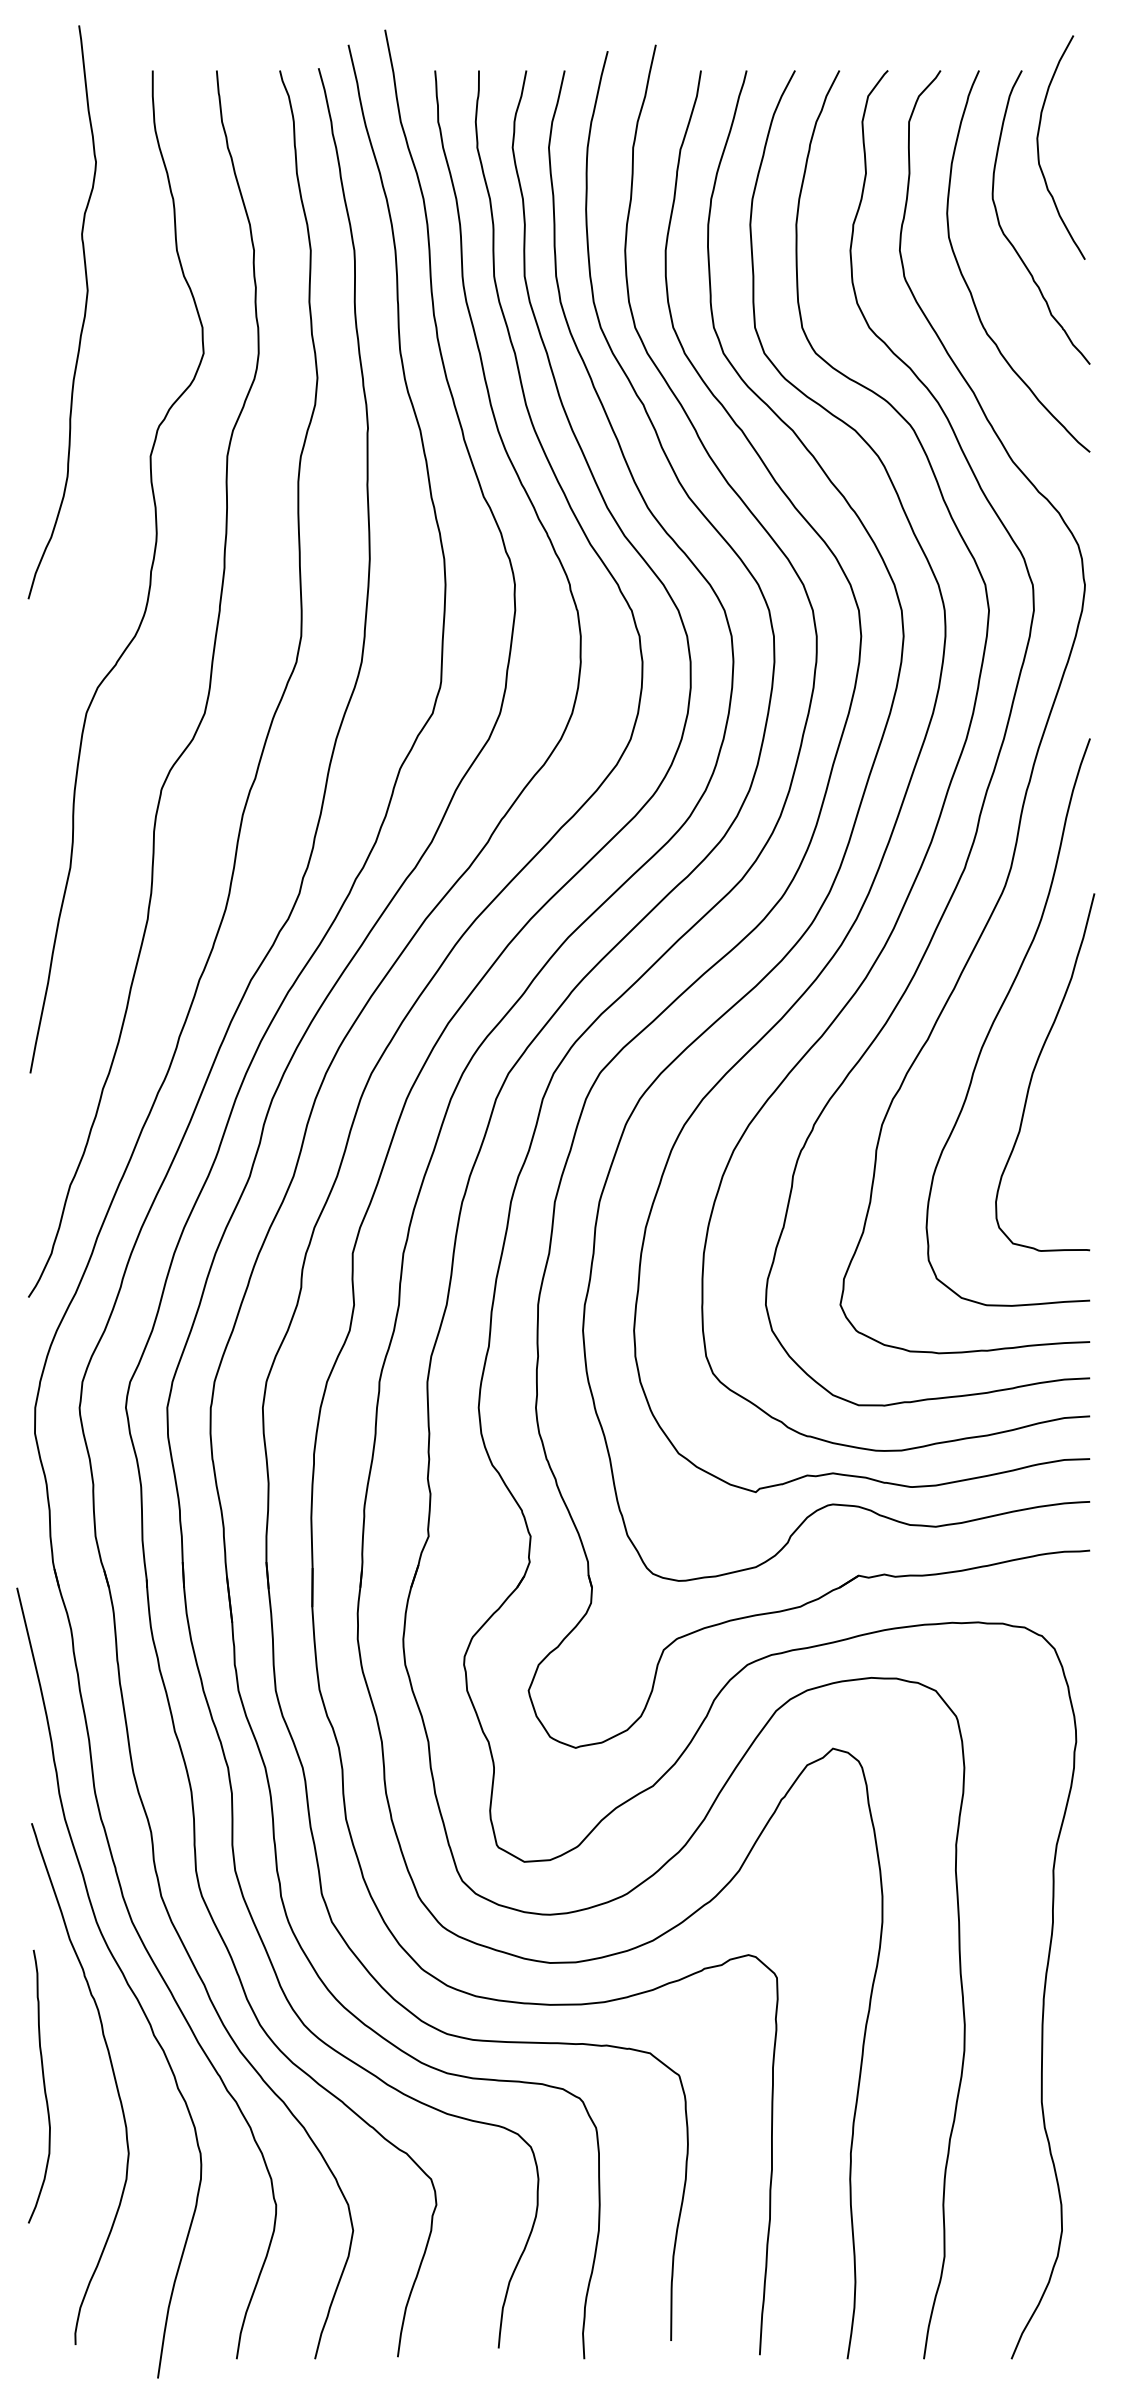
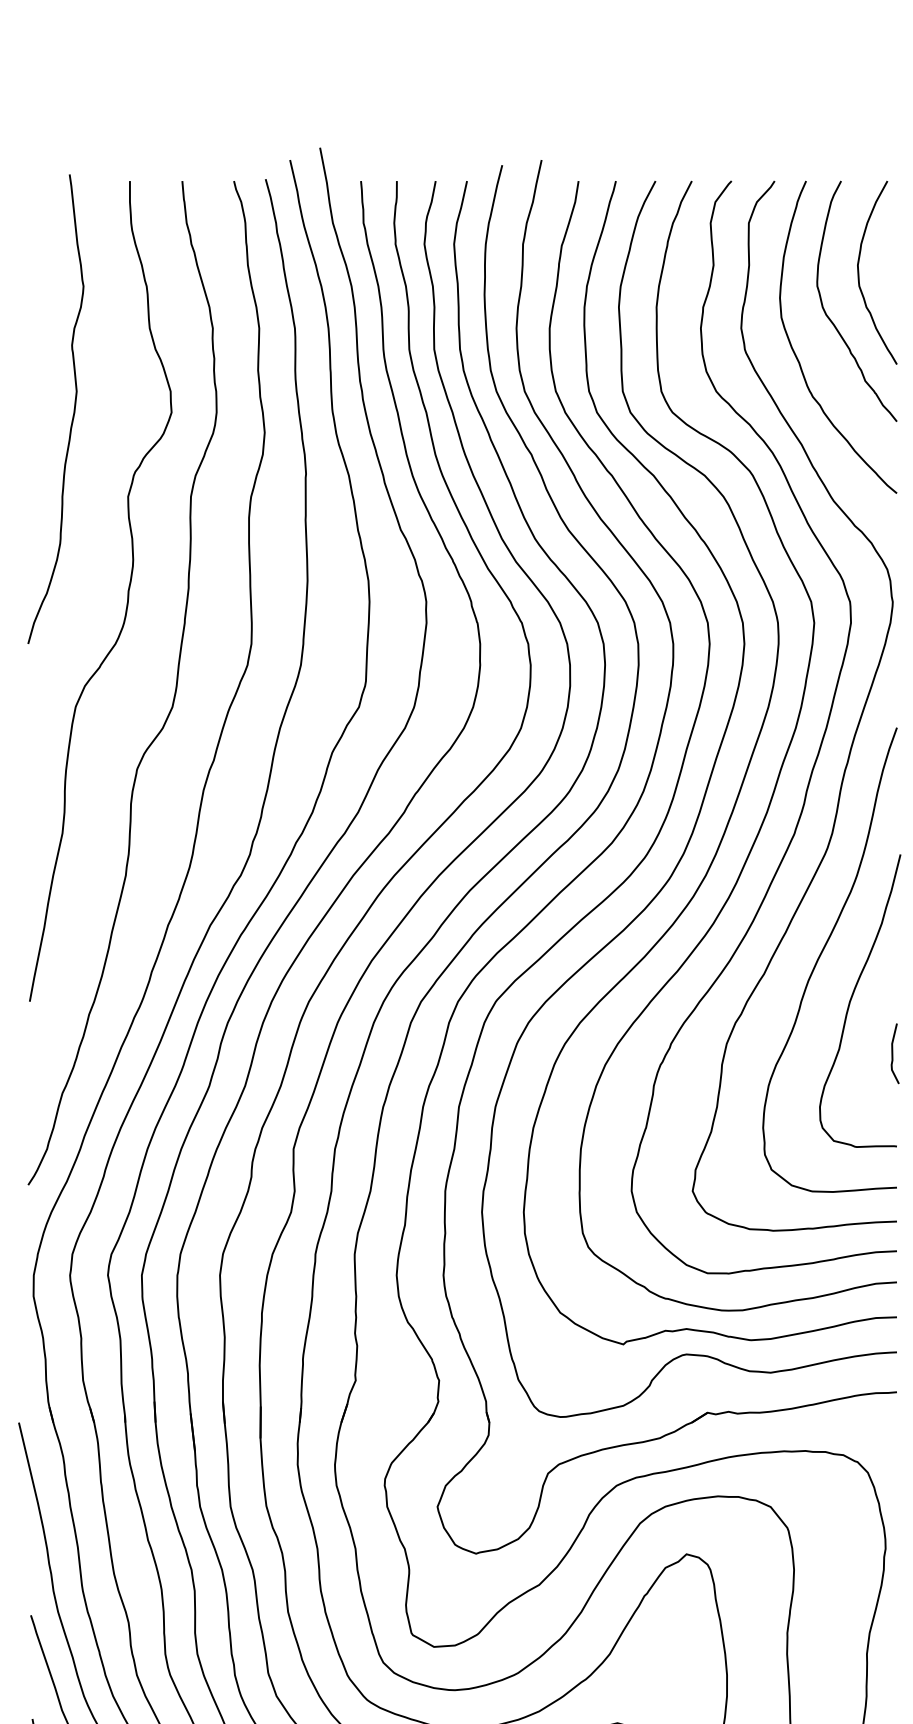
curve: (1039, 152) -> (859, 276), moved
curve: (83, 317) -> (73, 413), moved
curve: (1085, 1136) -> (893, 1053), added

